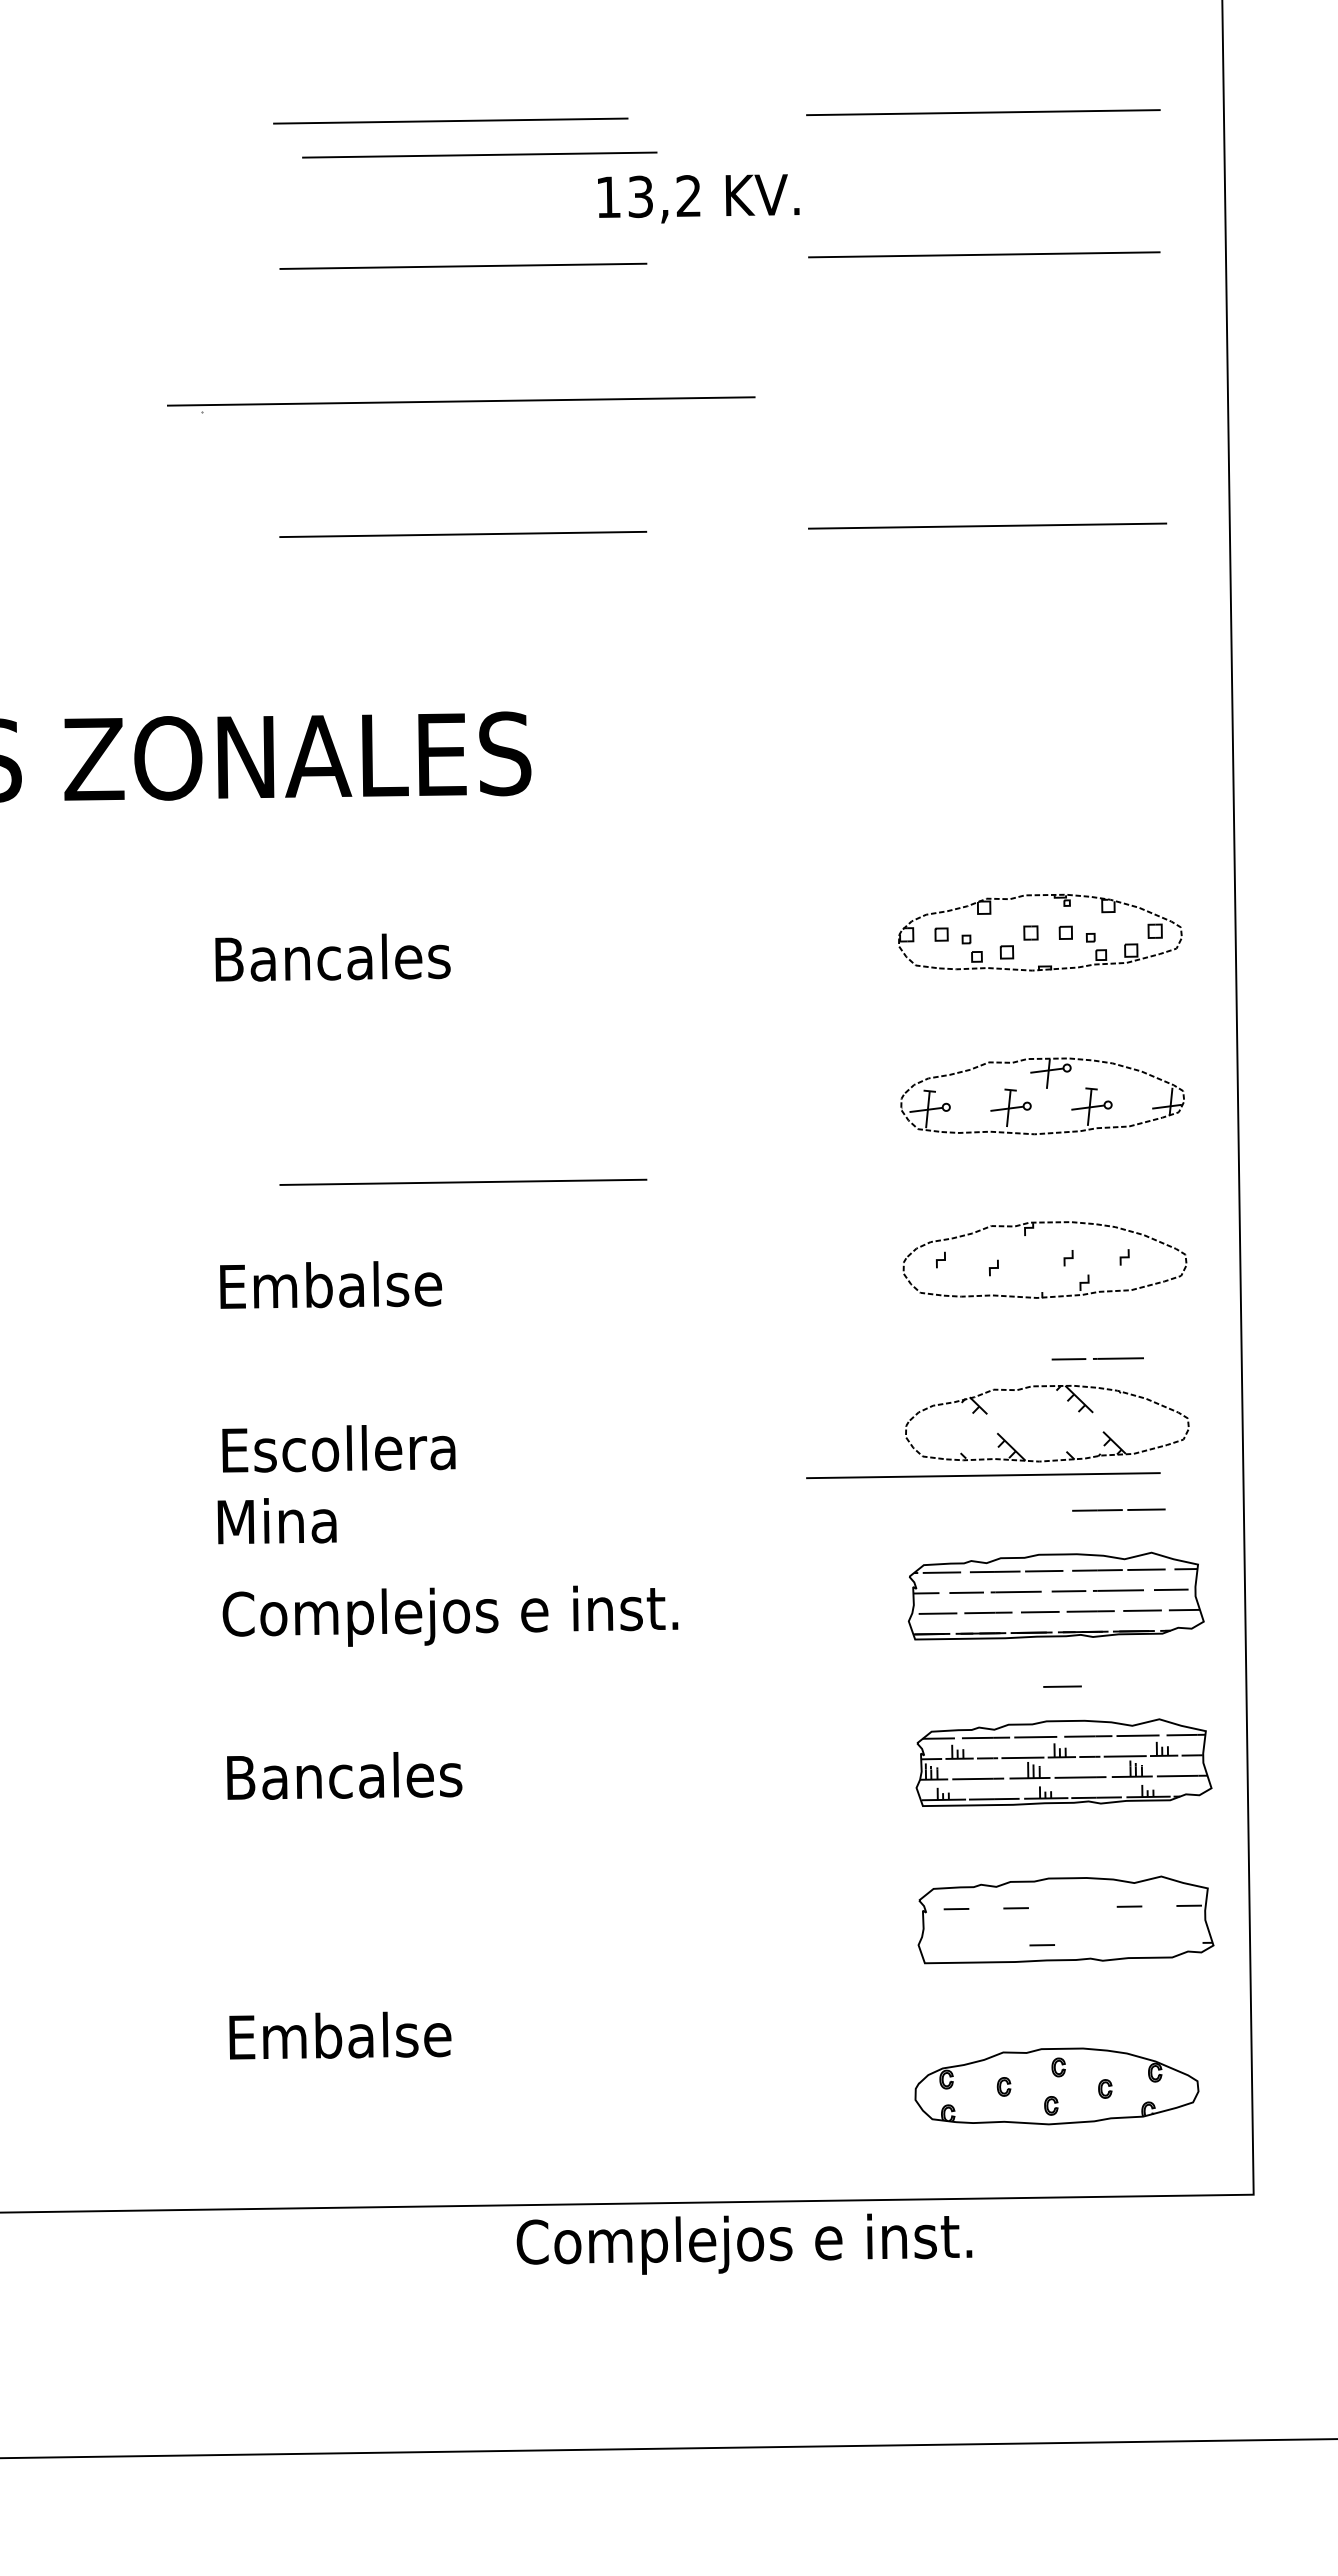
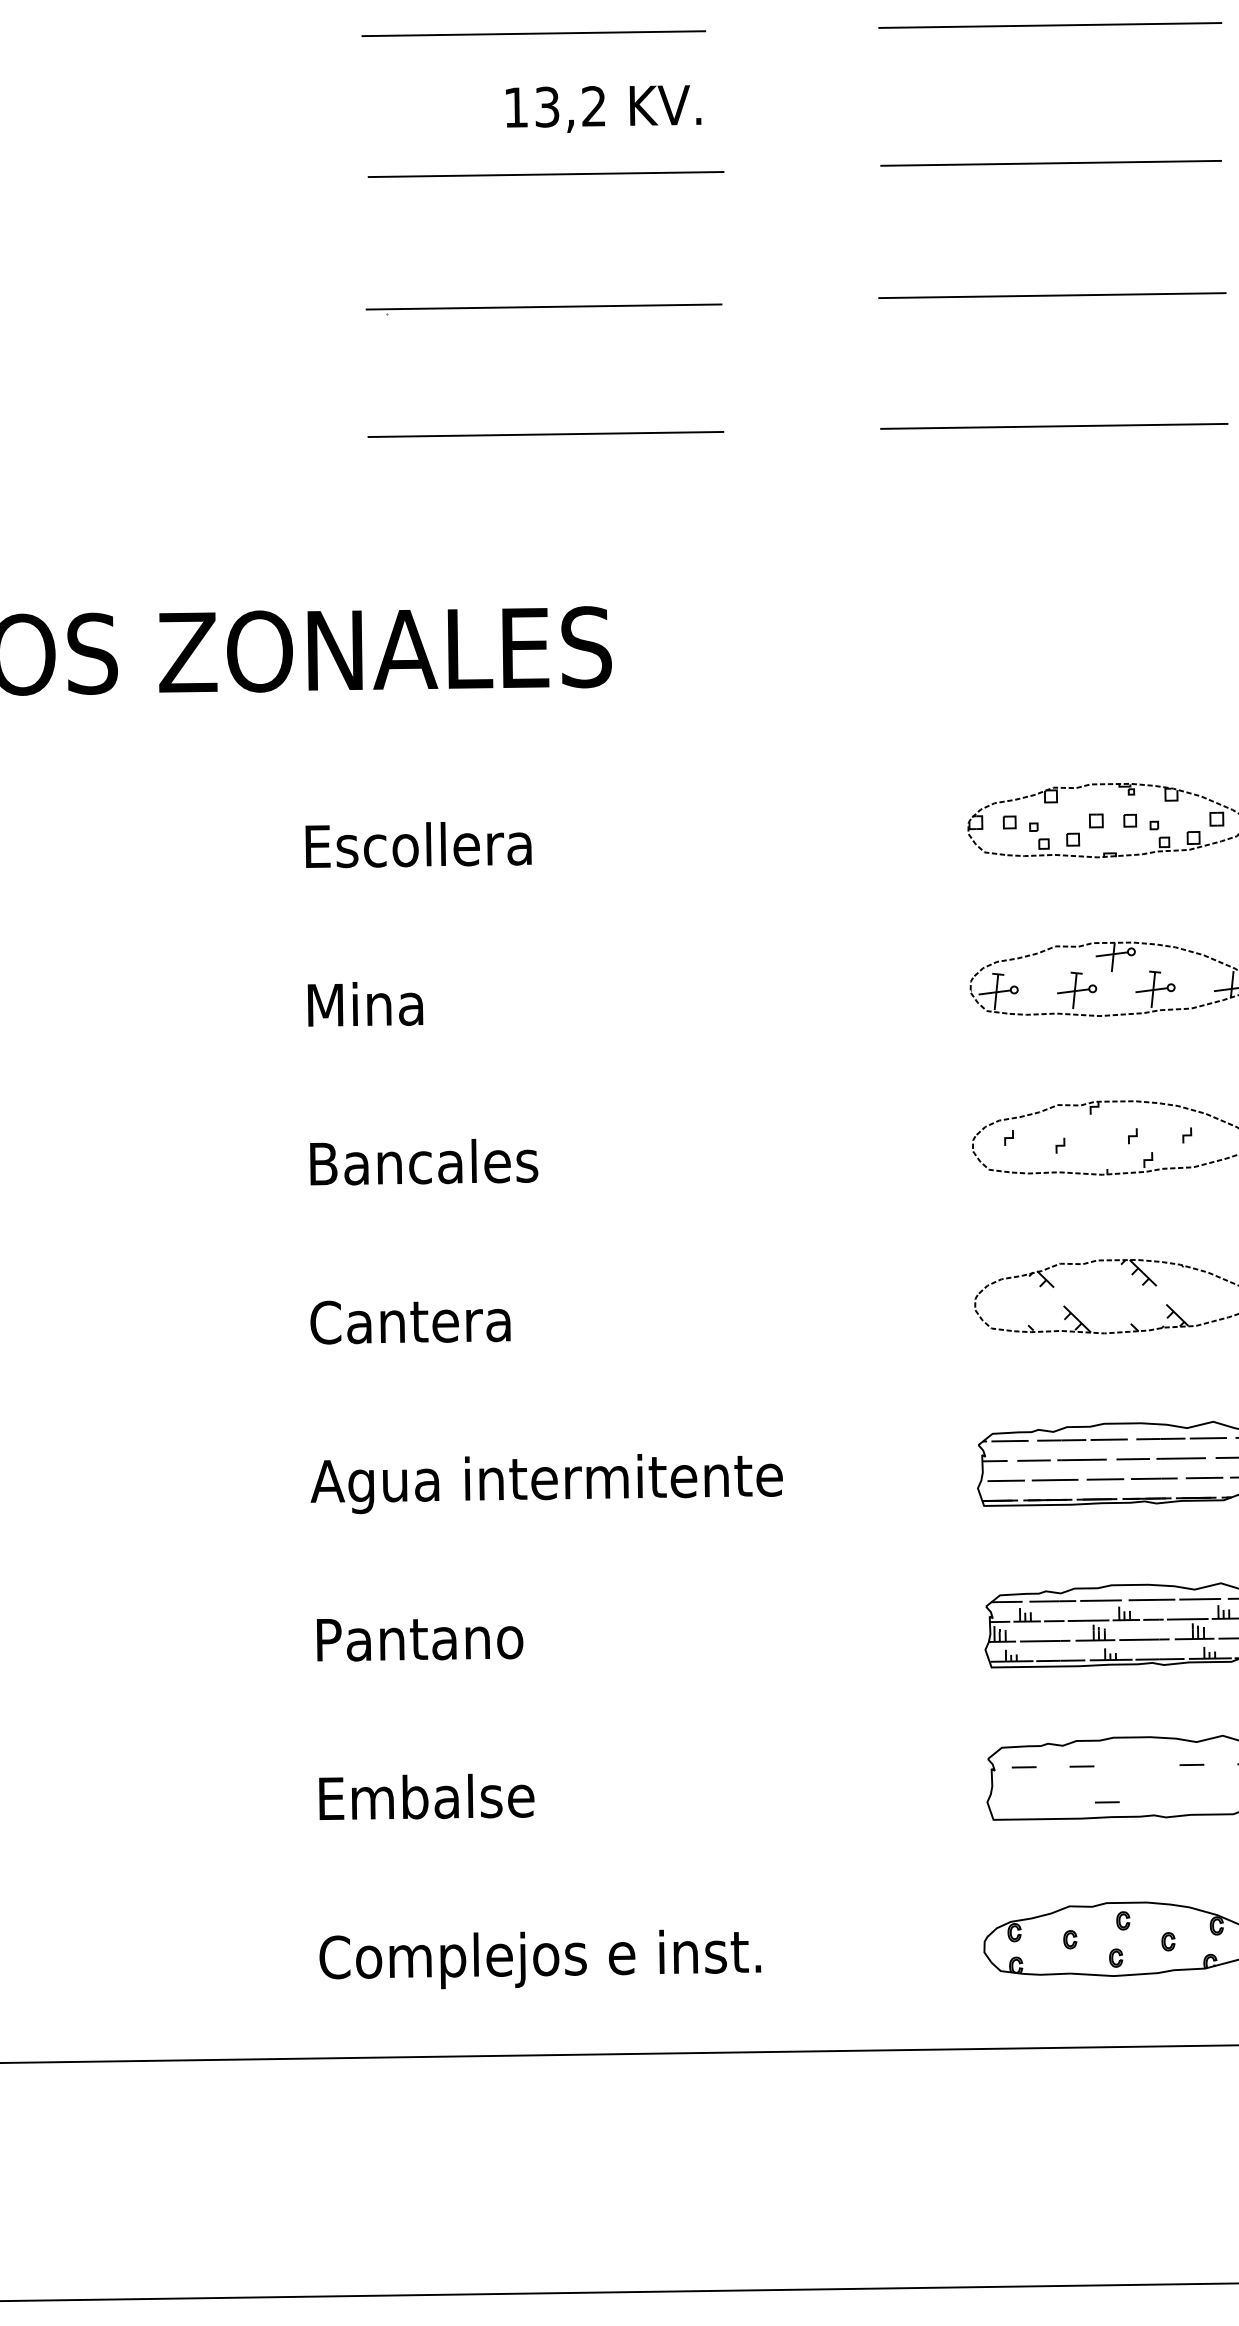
line: (479, 154) -> (561, 66), removed
text: (698, 198) -> (603, 108), moved
line: (985, 390) -> (1052, 294), added
part: (461, 405) -> (544, 309), size x0.62
text: (335, 957) -> (422, 844), Bancales -> Escollera
line: (463, 1181) -> (546, 1061), removed
text: (340, 1284) -> (426, 1161), Embalse -> Bancales
line: (1097, 1358) -> (1160, 1233), removed
text: (337, 1449) -> (423, 1321), Escollera -> Cantera
line: (983, 1475) -> (1050, 1346), removed
line: (1118, 1509) -> (1181, 1379), removed
text: (276, 1521) -> (364, 1004), moved
text: (463, 1616) -> (546, 1483), Complejos e inst. -> Agua intermitente
line: (1062, 1686) -> (1126, 1551), removed
text: (347, 1775) -> (433, 1637), Bancales -> Pantano
text: (340, 2035) -> (426, 1796), moved
text: (744, 2243) -> (540, 1958), moved

